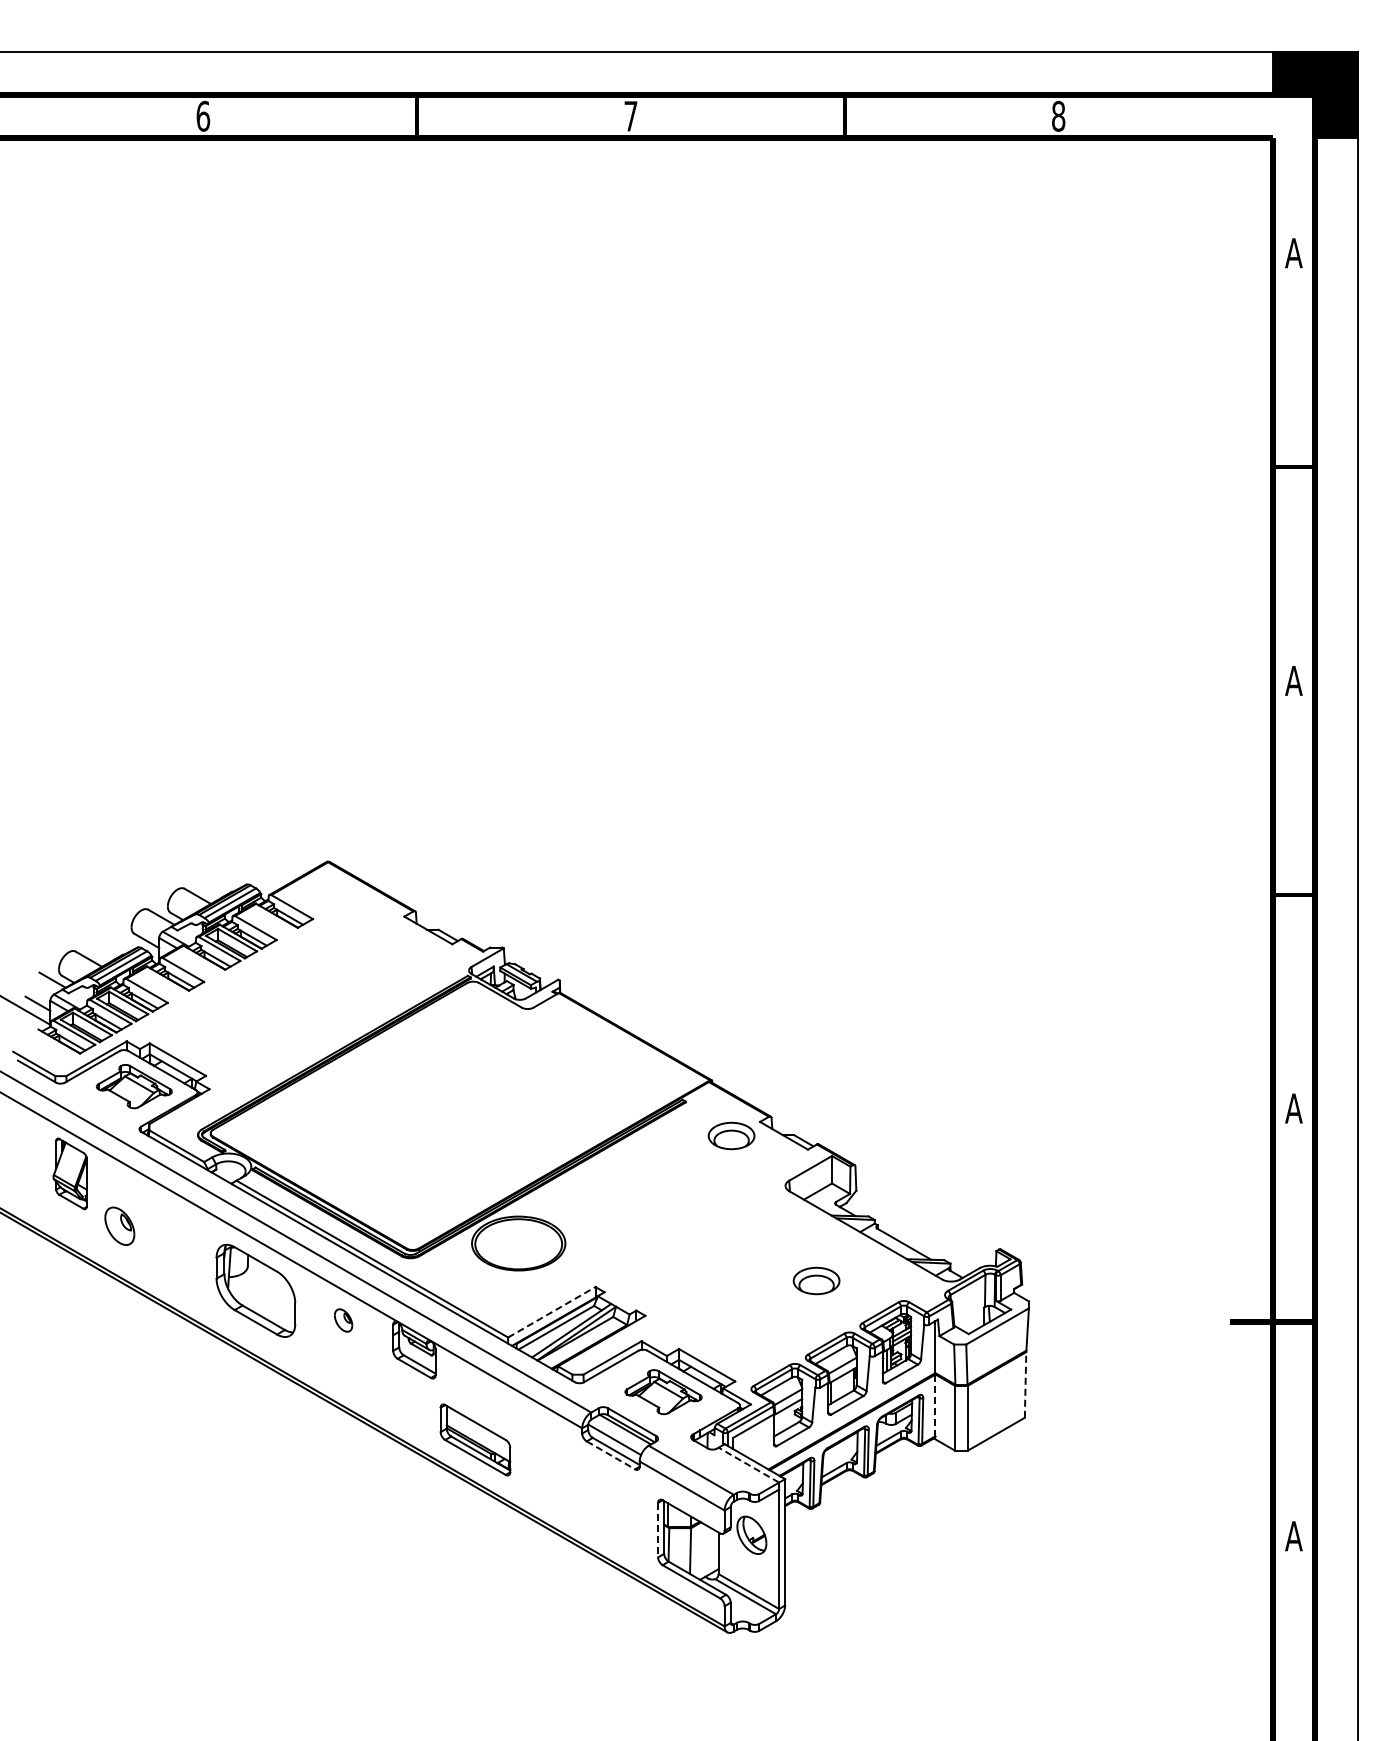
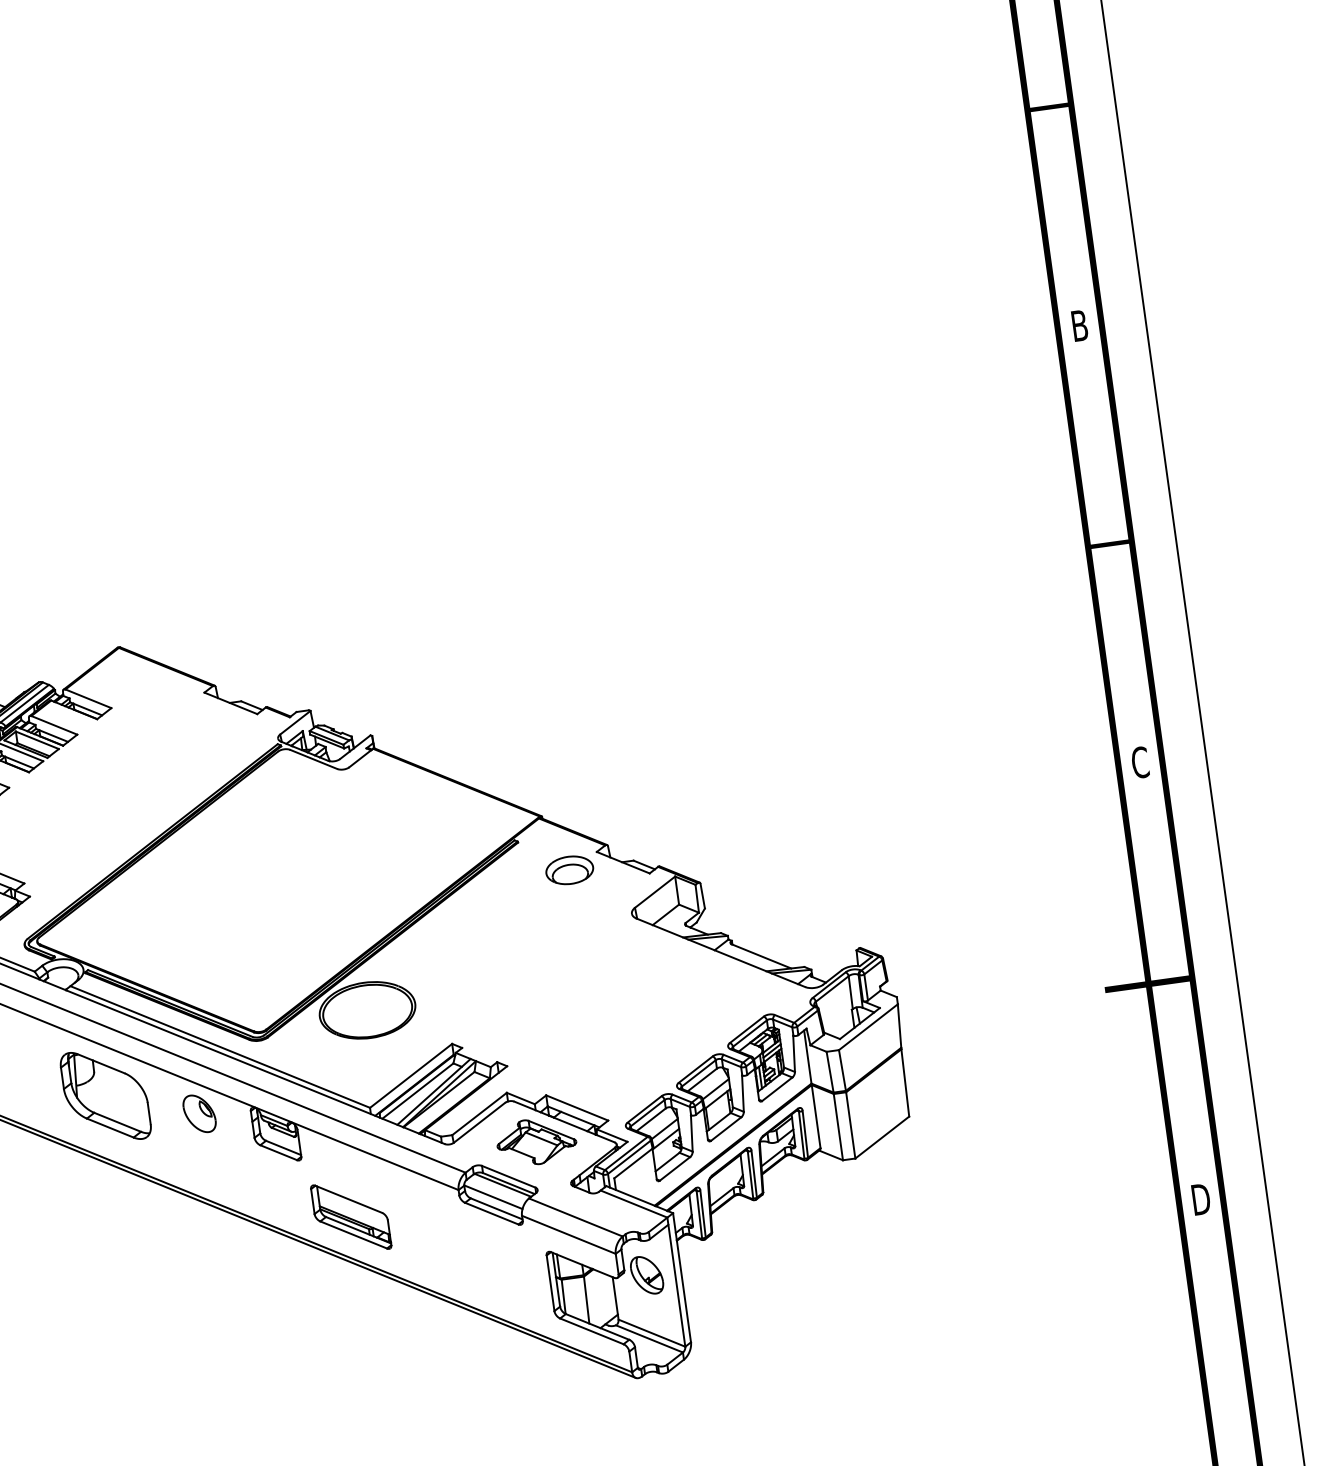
text: (1293, 680) -> (1079, 325), A -> B
text: (1293, 1108) -> (1139, 762), A -> C
part: (816, 1280) -> (676, 1005), removed
line: (552, 1312) -> (411, 1076), dashed -> solid
part: (343, 1320) -> (199, 1113), size x1.67
line: (1025, 1384) -> (905, 1082), dashed -> solid
line: (935, 1405) -> (816, 1116), dashed -> solid
line: (610, 1455) -> (491, 1213), dashed -> solid
line: (748, 1465) -> (633, 1204), dashed -> solid
line: (658, 1530) -> (551, 1283), dashed -> solid
text: (1293, 1536) -> (1200, 1199), A -> D

